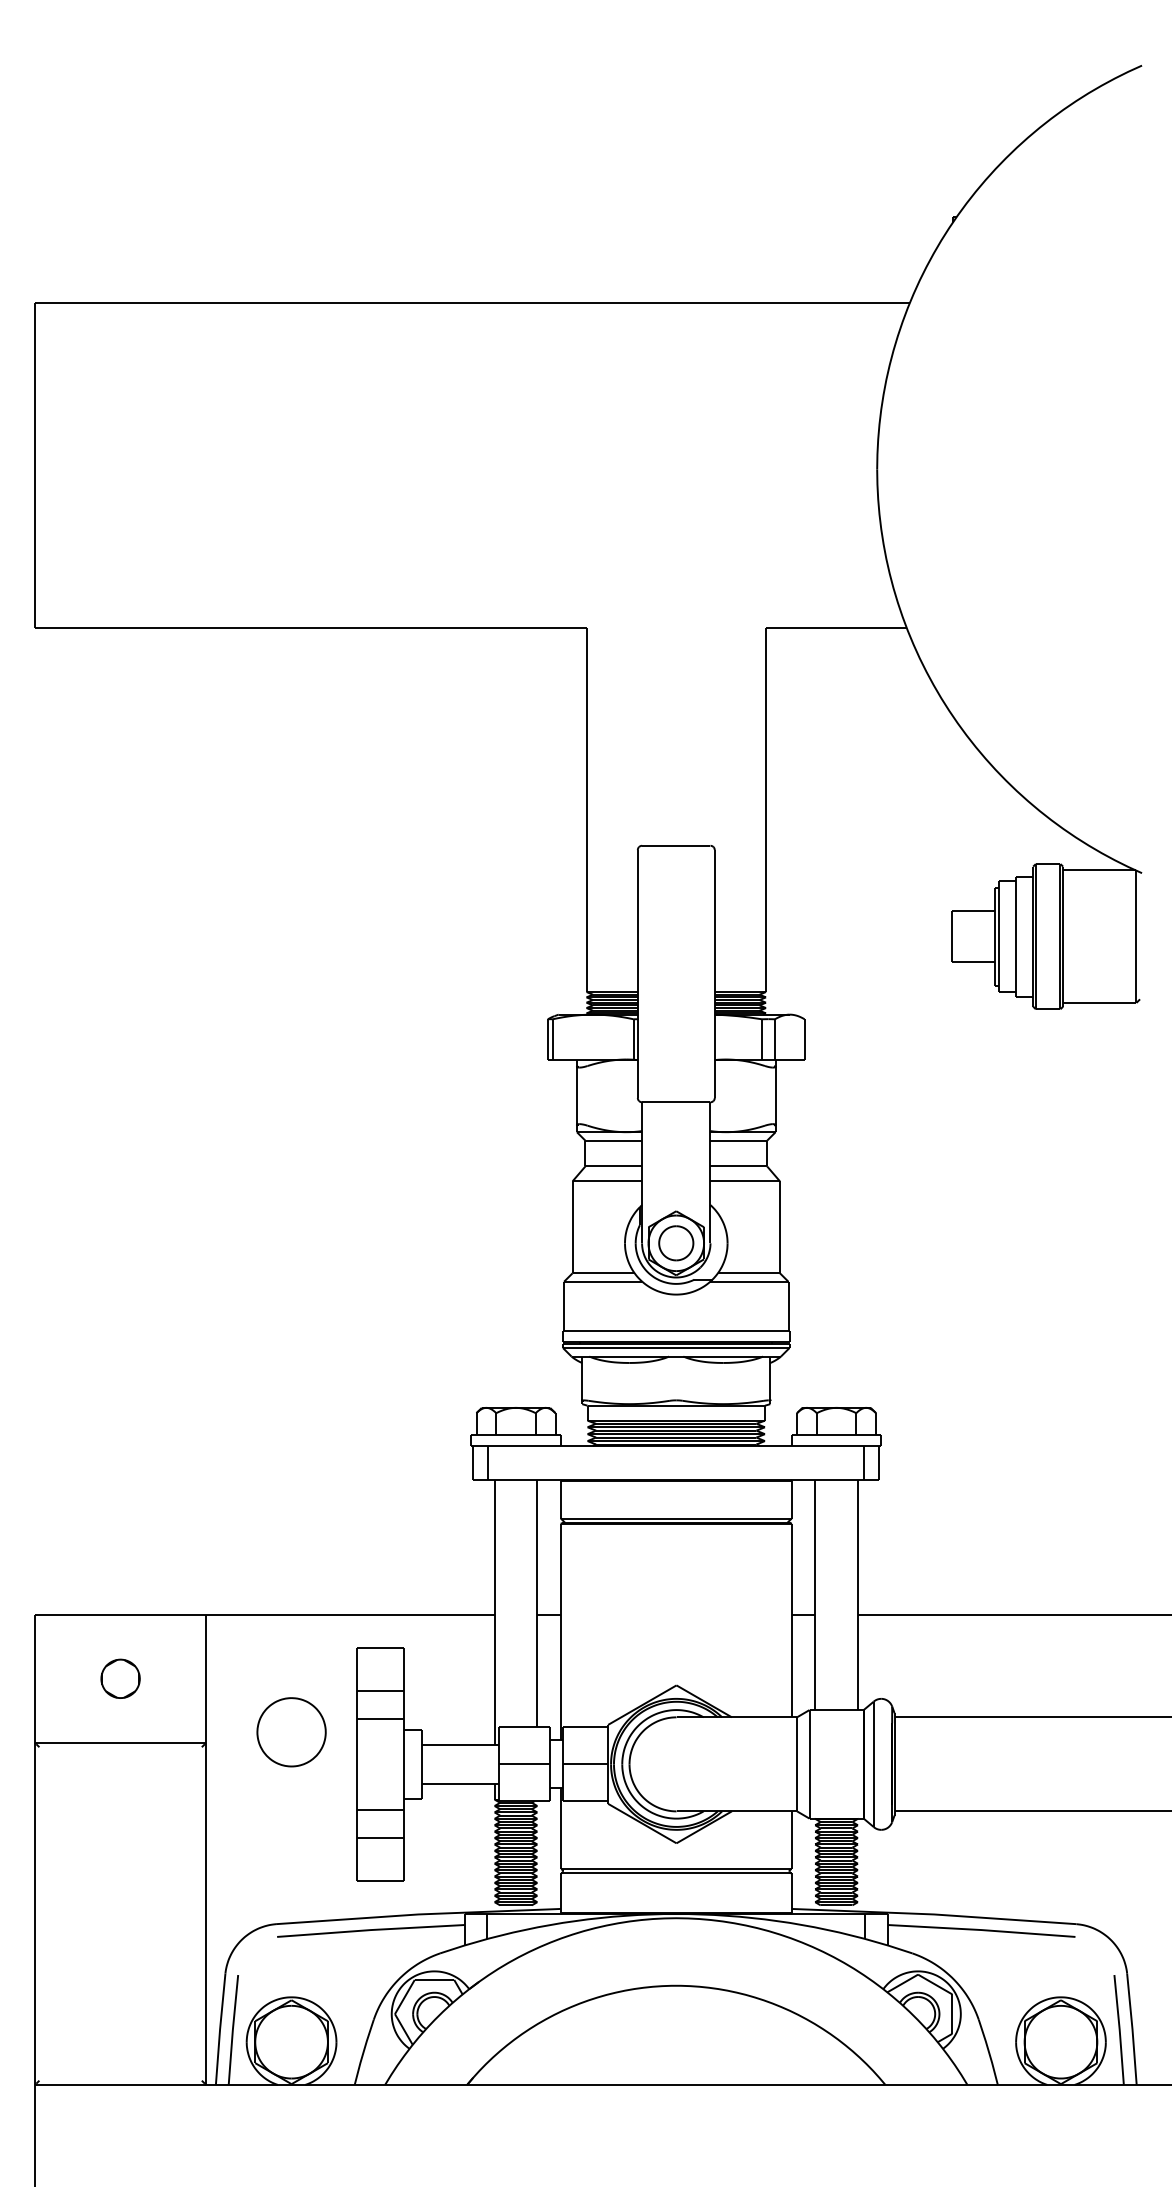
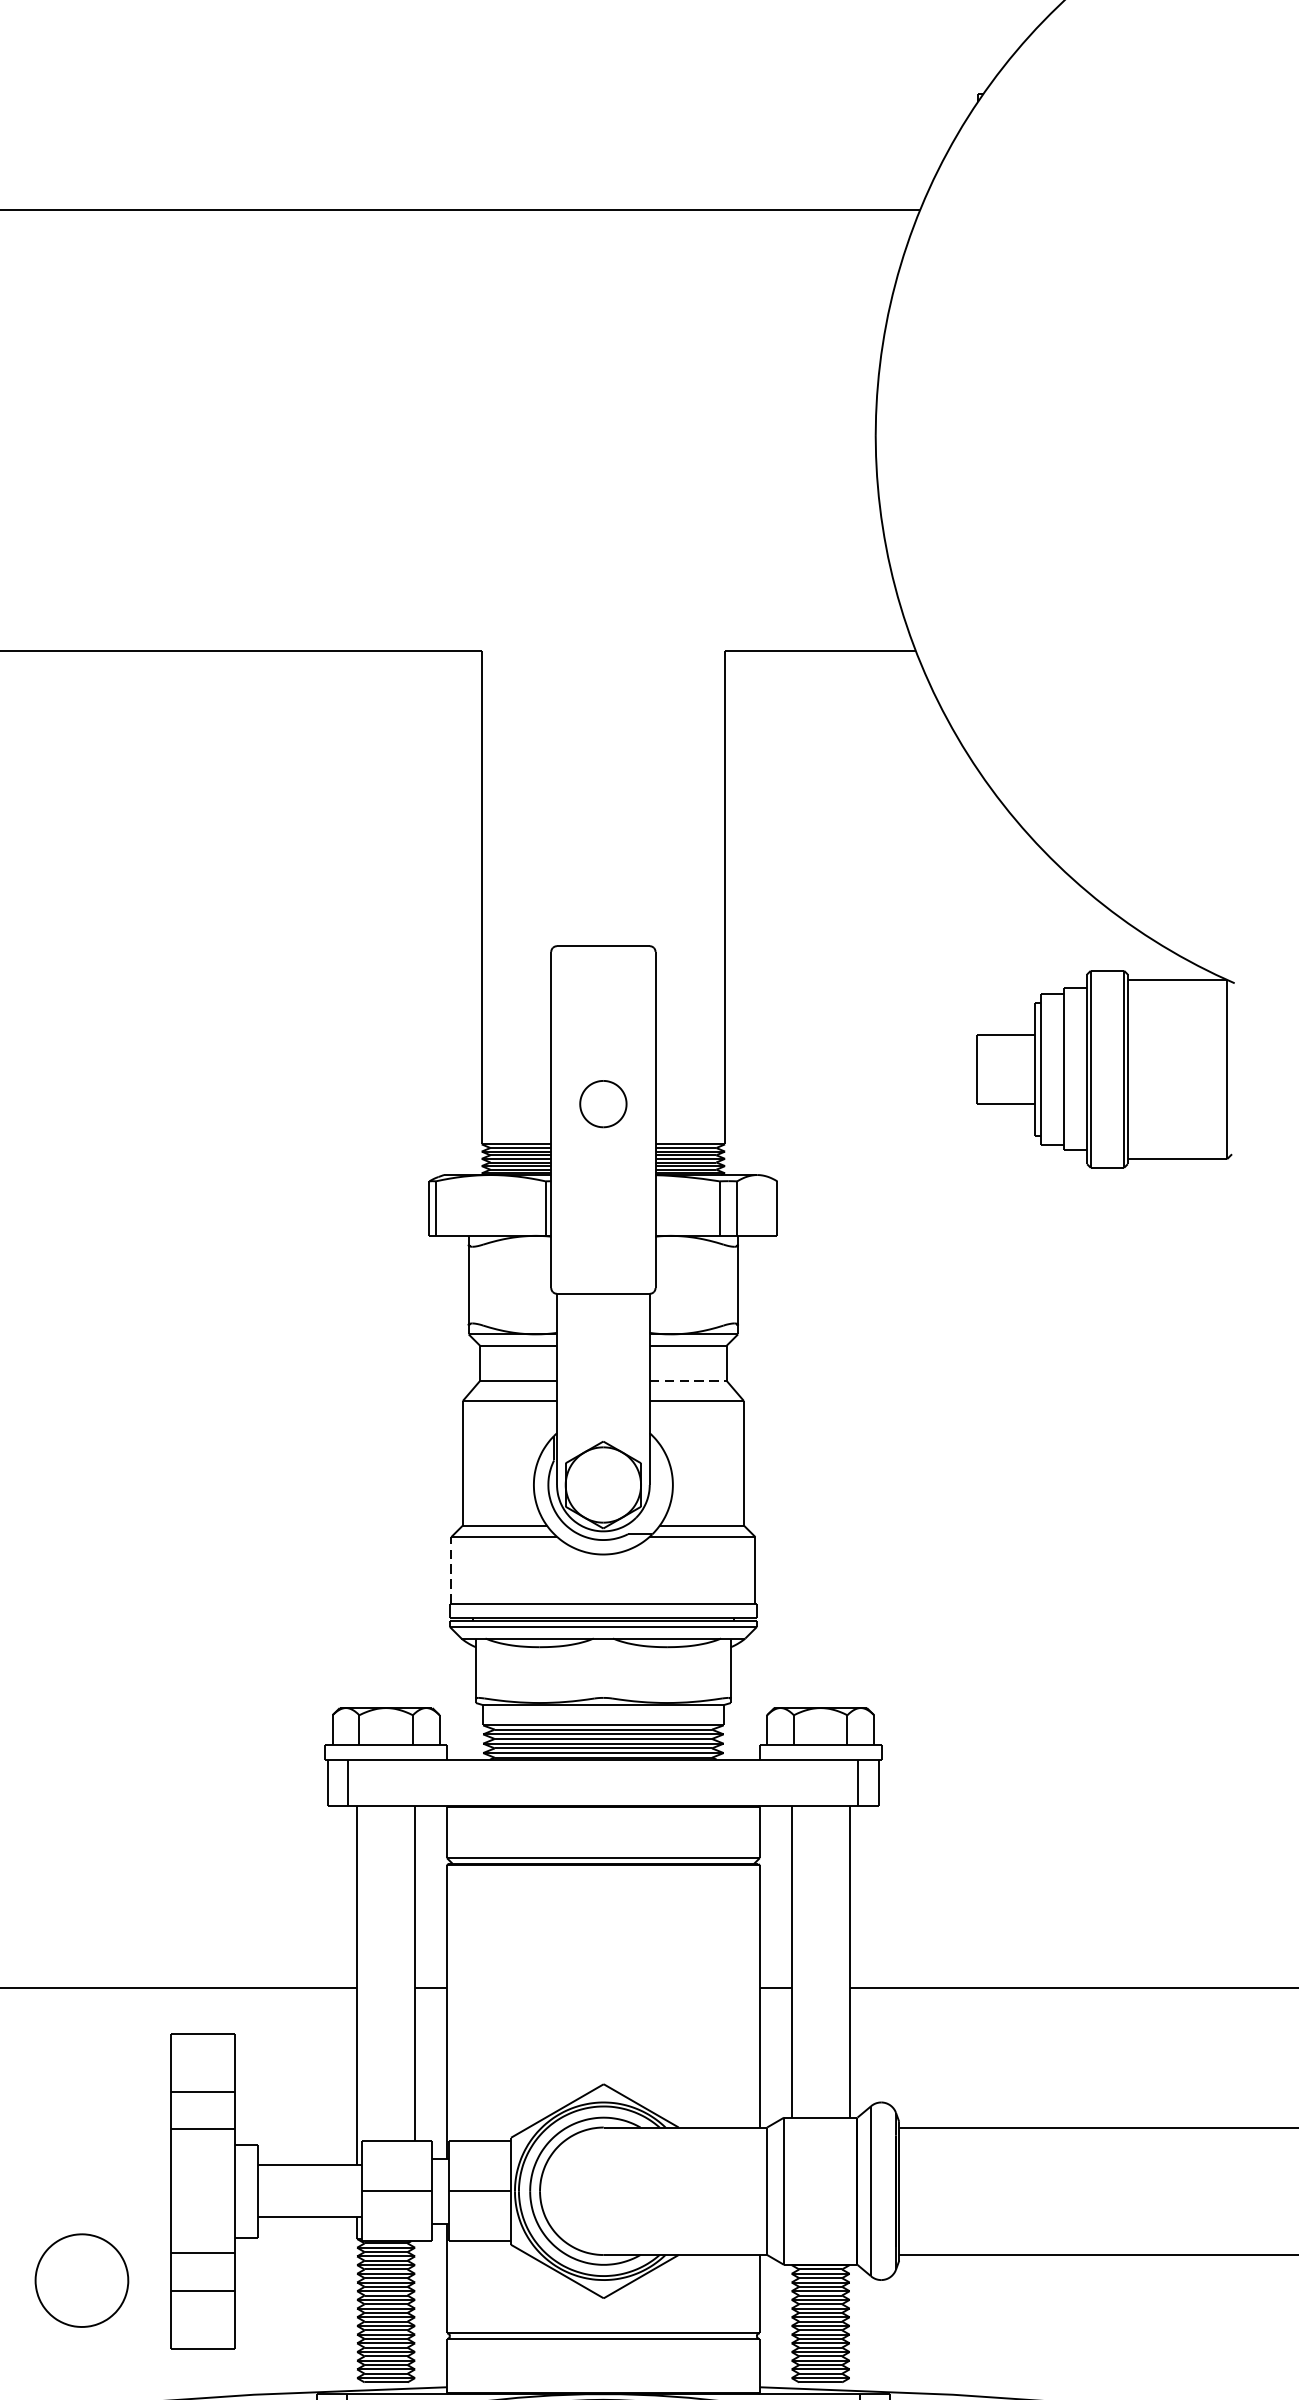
line: (739, 1166) -> (689, 1380), solid -> dashed
part: (676, 1243) -> (603, 1104), moved
line: (564, 1306) -> (451, 1570), solid -> dashed
part: (291, 1732) -> (81, 2280), moved

